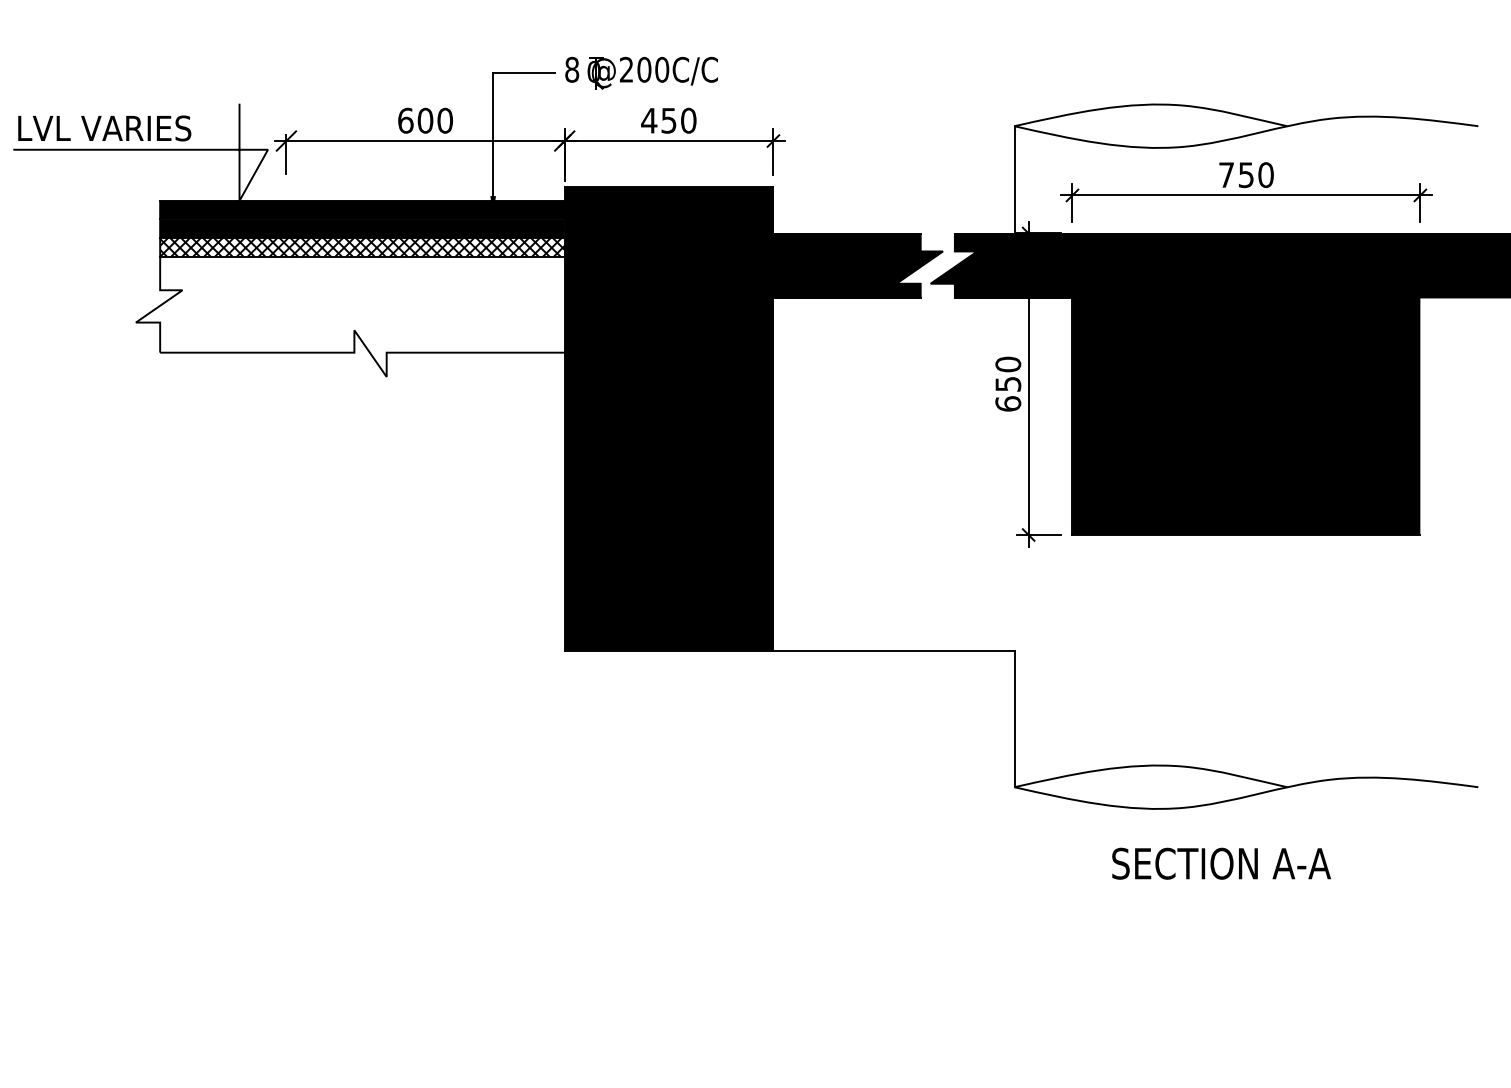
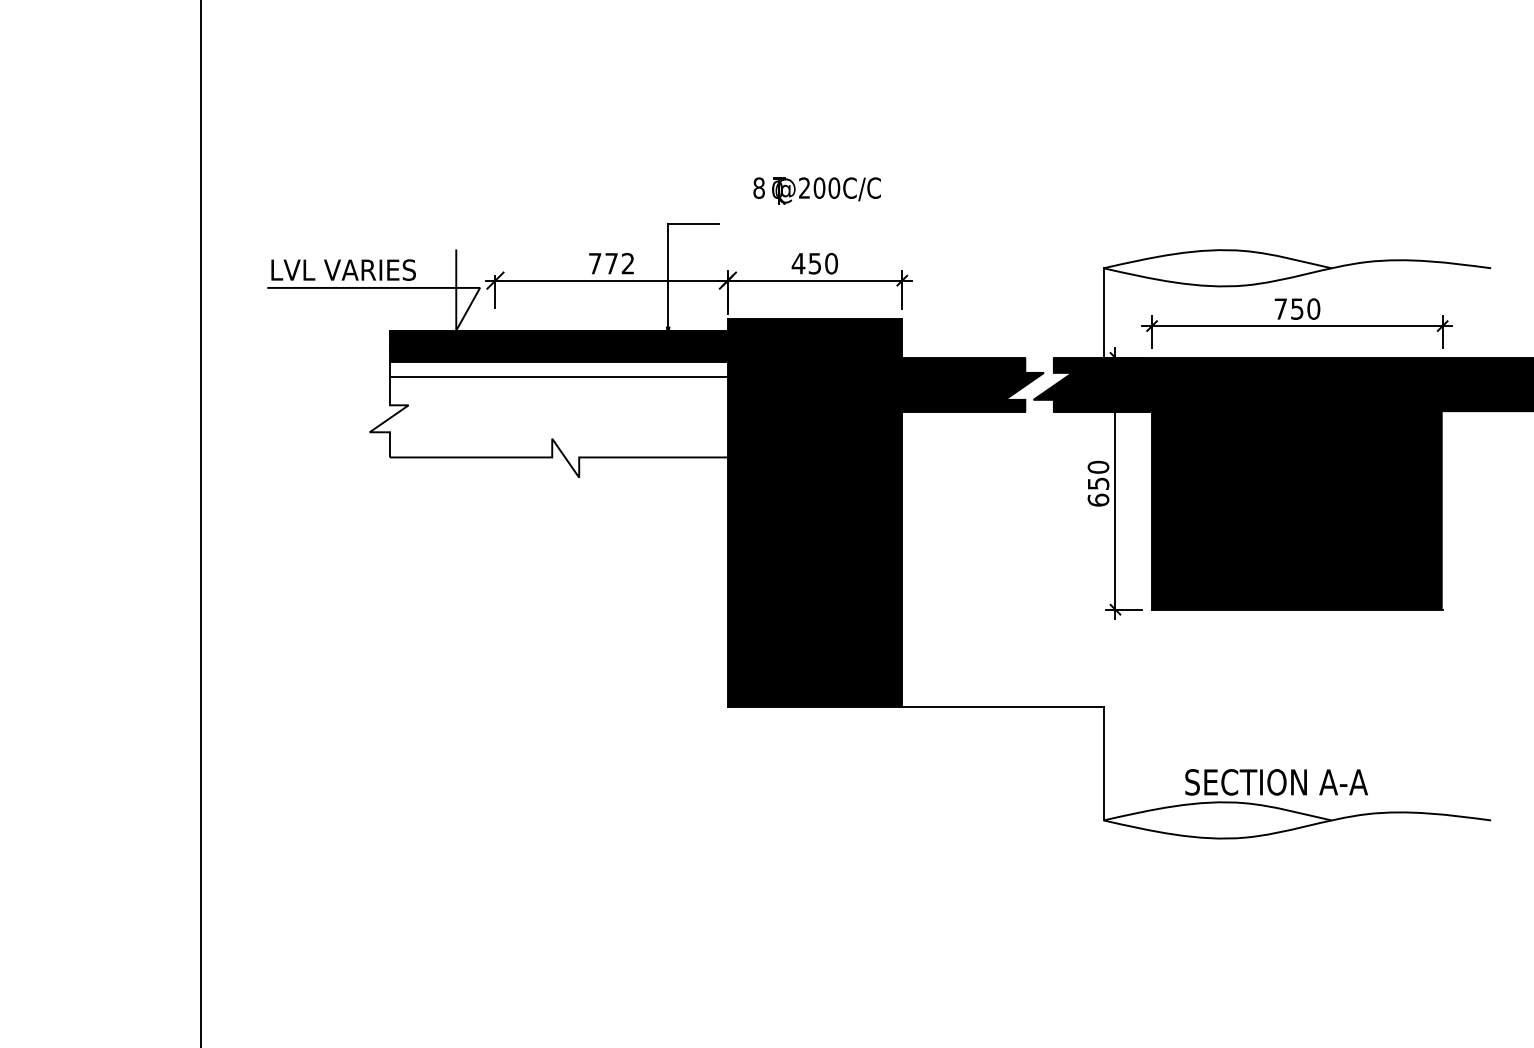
part: (640, 72) -> (816, 190), moved
text: (425, 120) -> (611, 263), 600 -> 772
hatch: (361, 247) -> (558, 369), removed
text: (1221, 863) -> (1276, 782), moved

